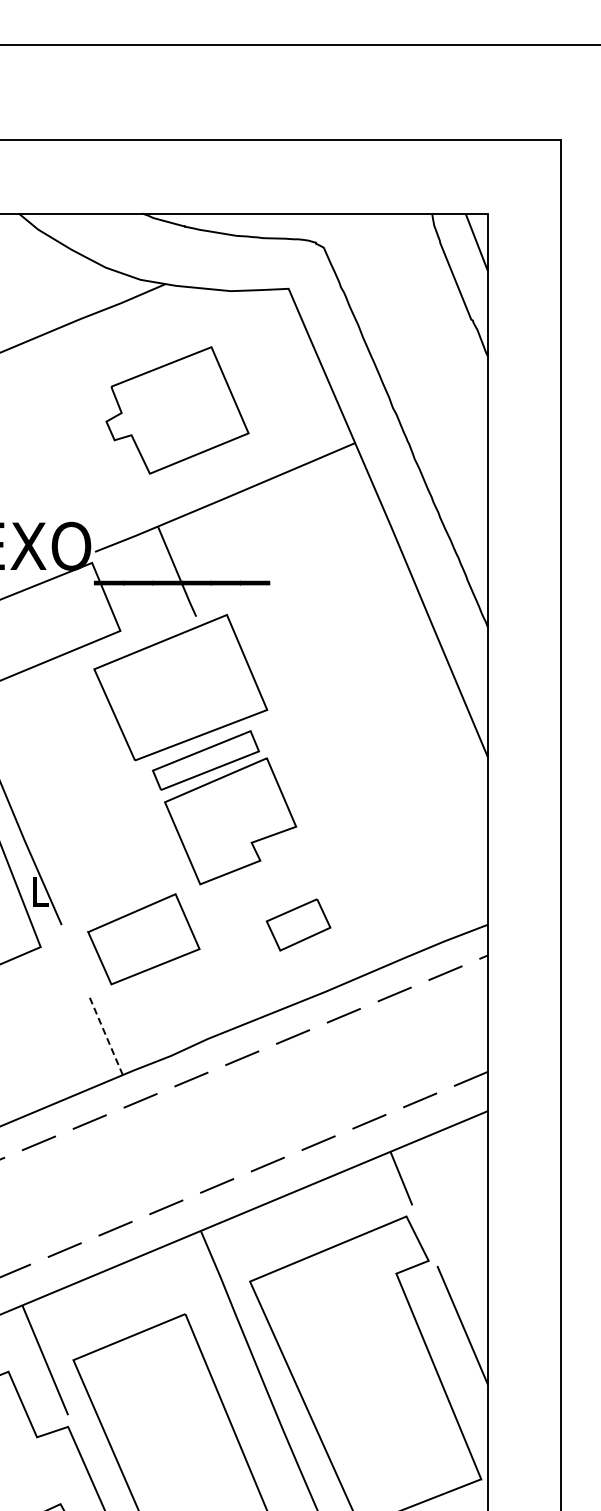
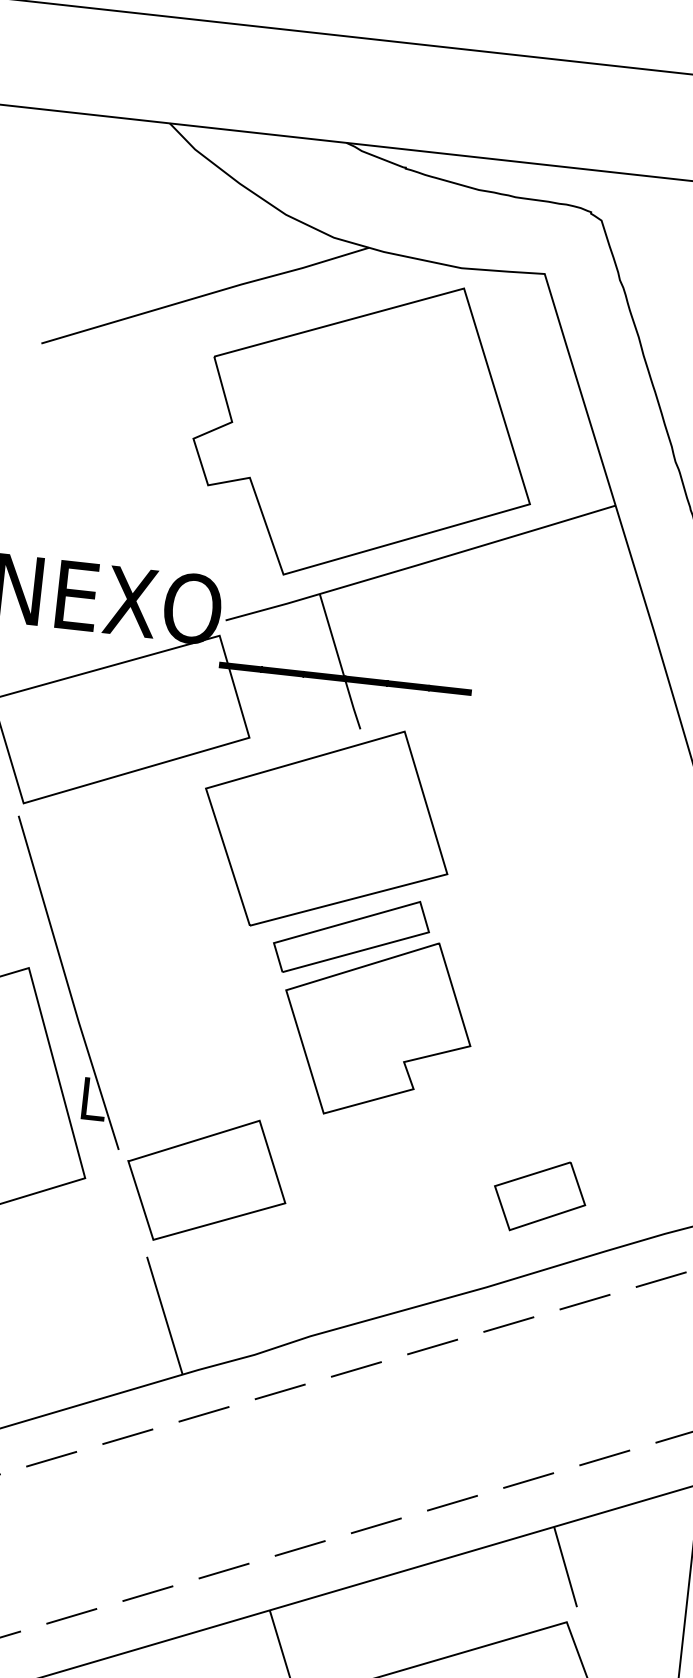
part: (177, 410) -> (366, 430), size x1.67
part: (298, 924) -> (539, 1195), moved
part: (143, 939) -> (206, 1180), moved
line: (106, 1035) -> (165, 1315), dashed -> solid

